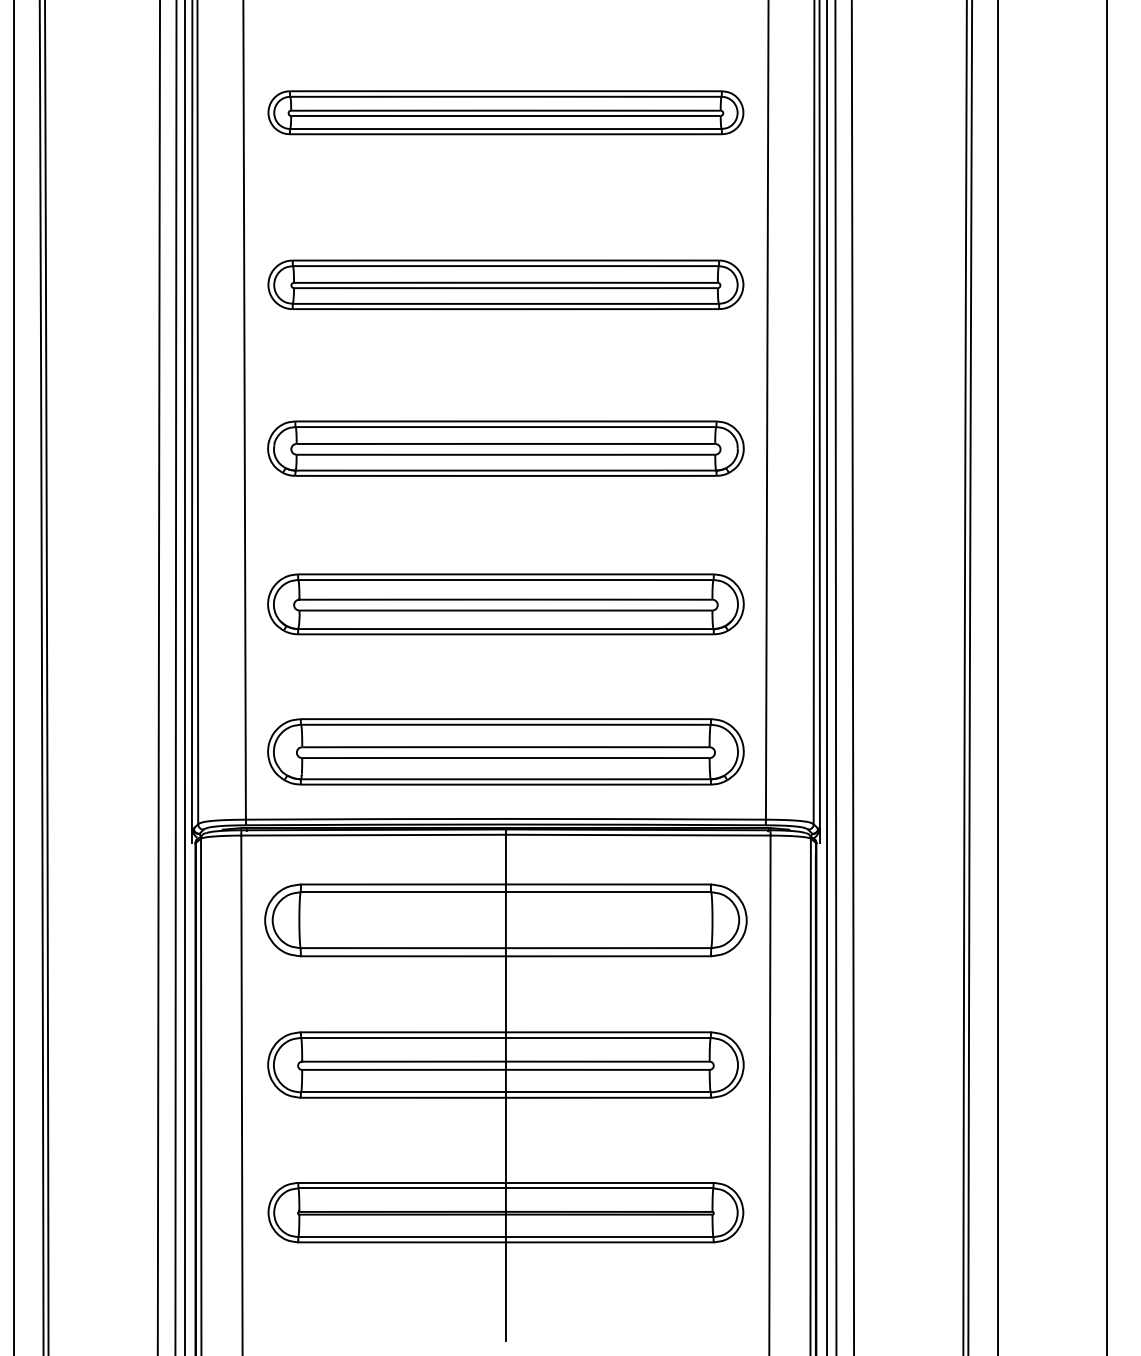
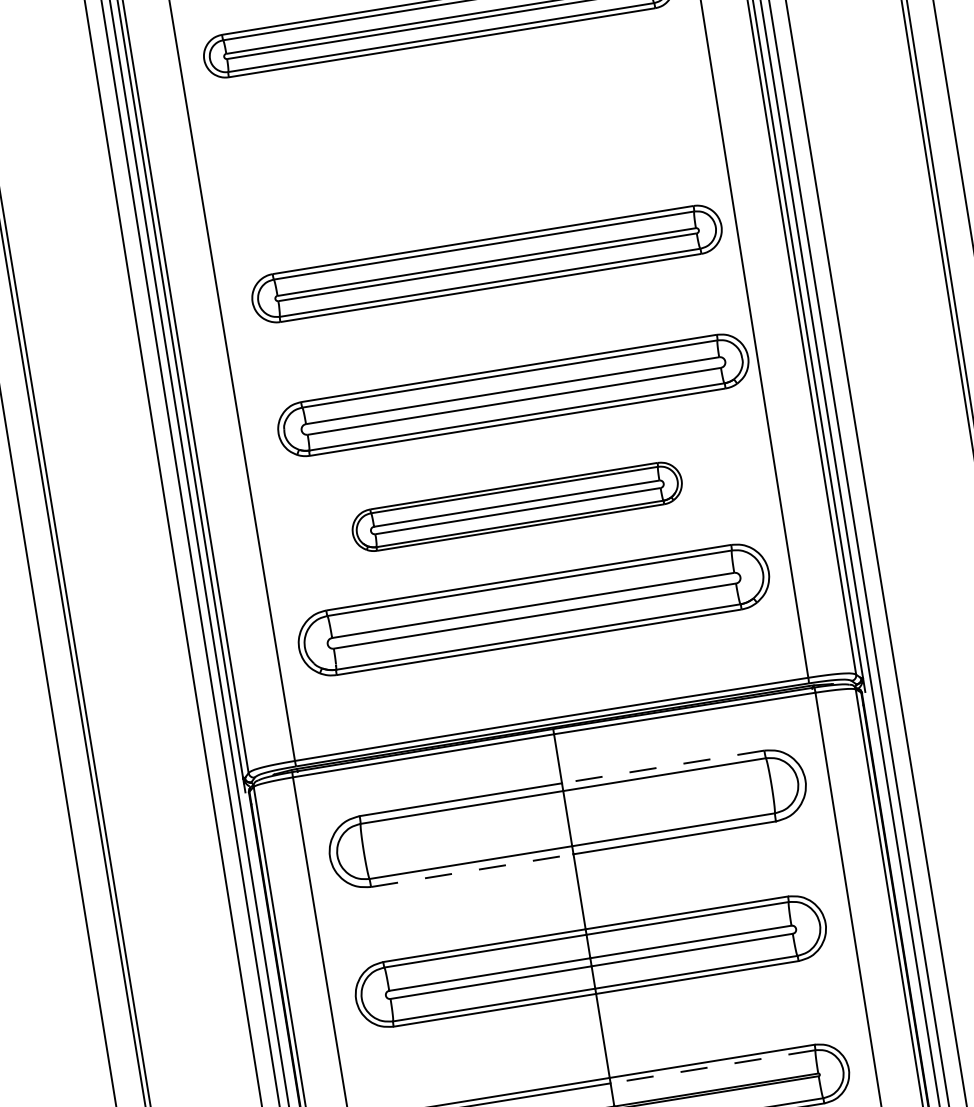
part: (505, 284) -> (486, 263), moved
part: (505, 448) -> (512, 395), moved
part: (505, 604) -> (516, 507), size x0.7
part: (505, 751) -> (533, 609), moved
line: (607, 884) -> (662, 767), solid -> dashed
line: (403, 956) -> (472, 870), solid -> dashed
line: (609, 1188) -> (712, 1066), solid -> dashed

